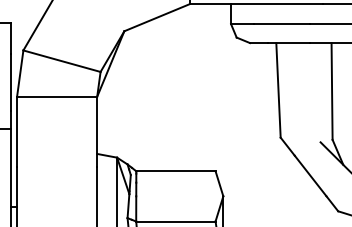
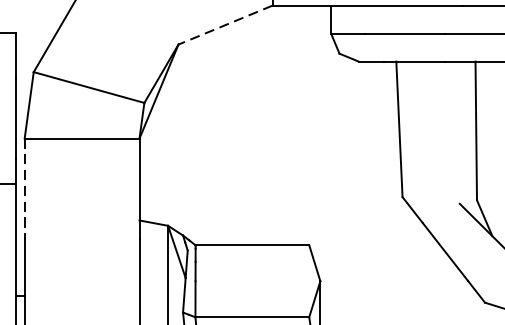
line: (156, 17) -> (224, 24), solid -> dashed
line: (17, 132) -> (25, 189), solid -> dashed

